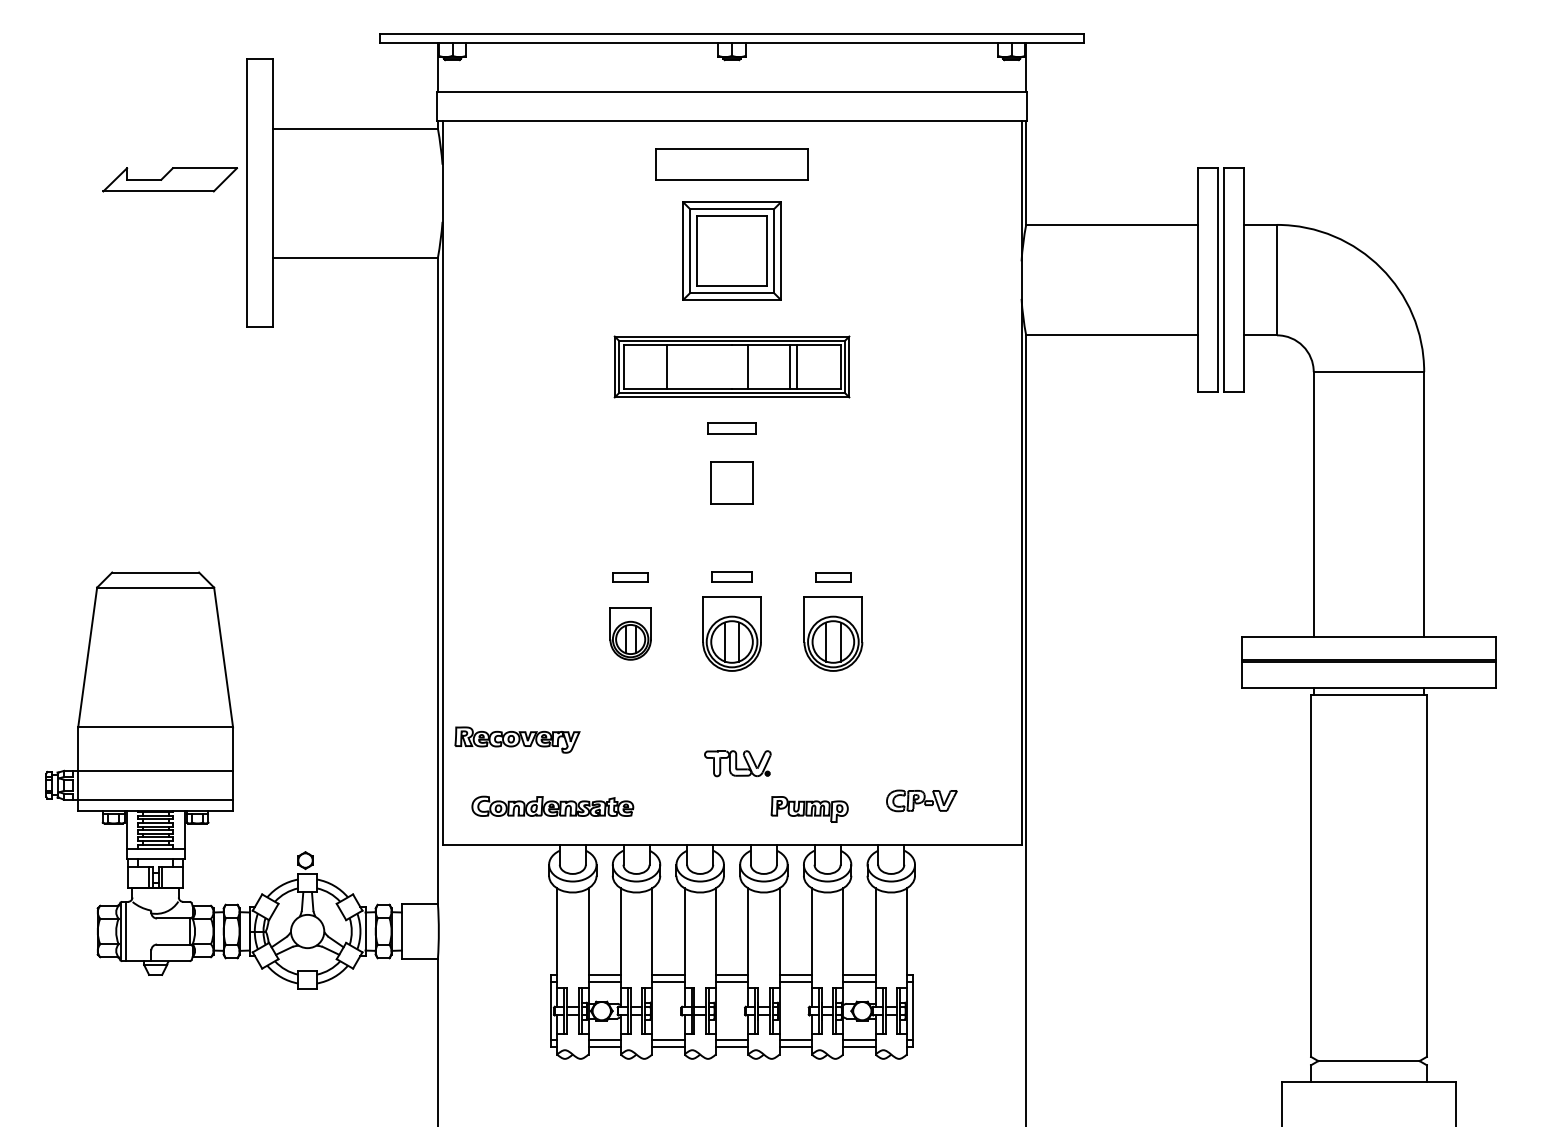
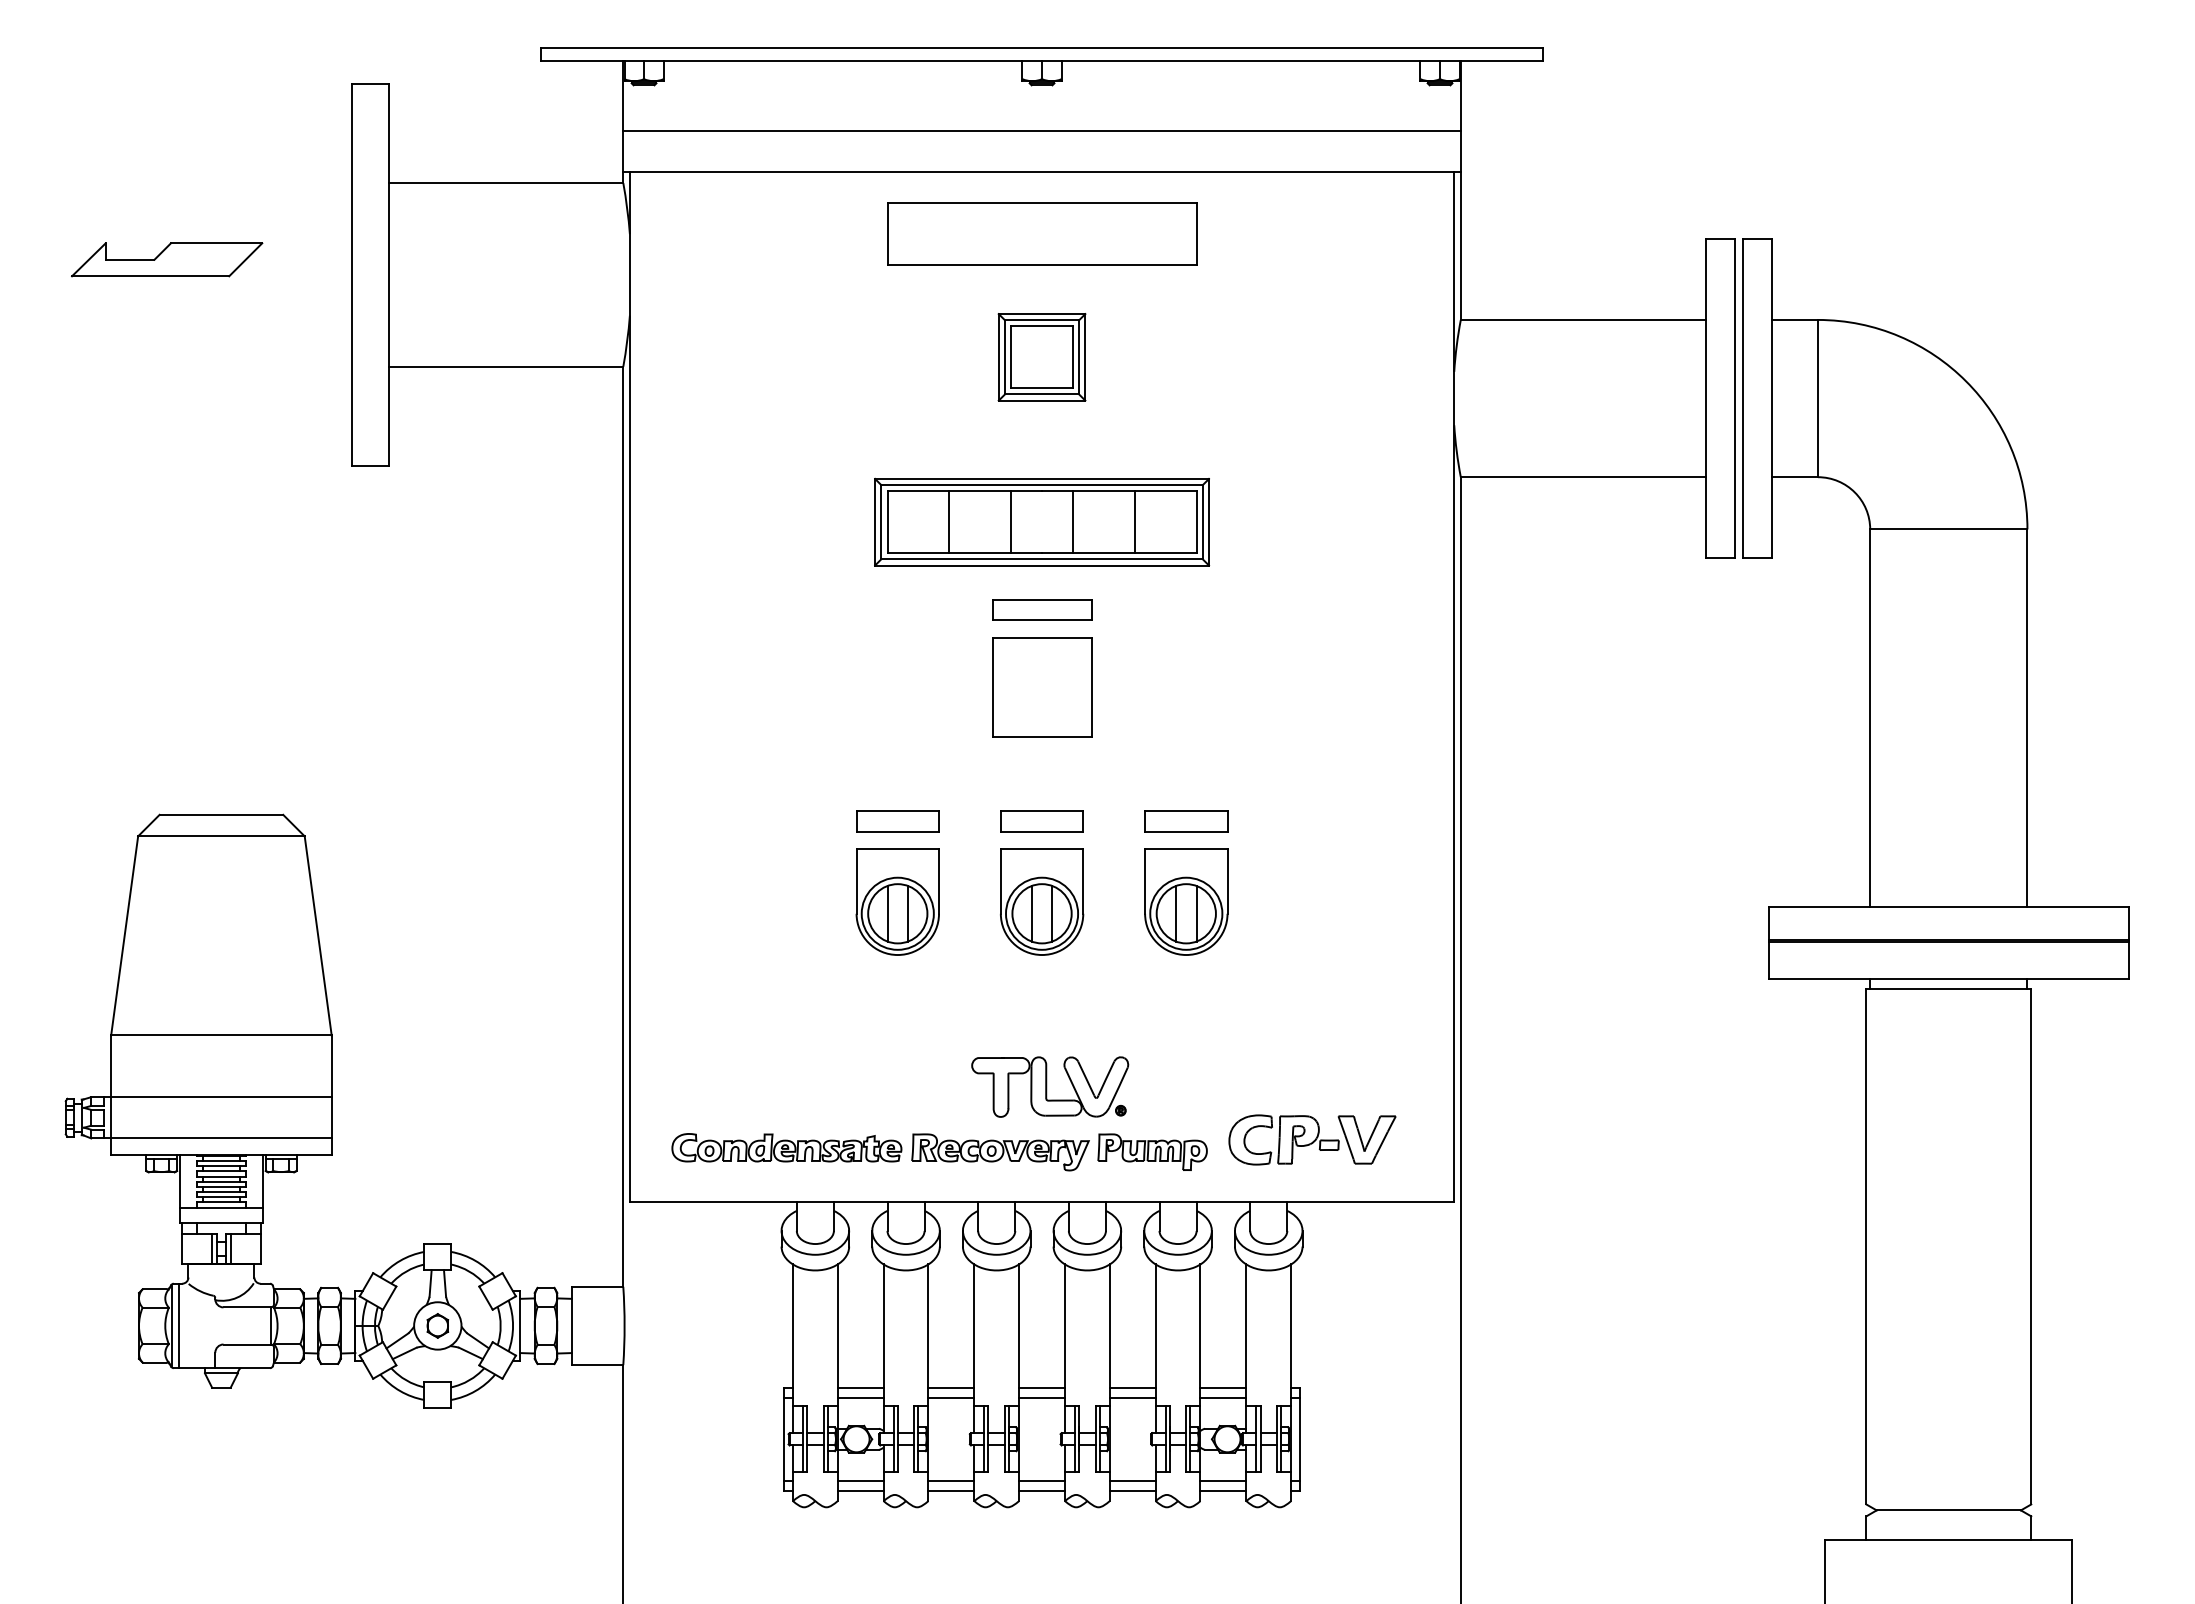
part: (732, 164) -> (1042, 233), size x1.43
part: (170, 179) -> (167, 259), moved
part: (731, 251) -> (1041, 357), size x0.62
line: (747, 367) -> (1011, 522), moved
line: (789, 367) -> (1072, 522), moved
part: (732, 428) -> (1042, 609), size x1.43
part: (732, 483) -> (1042, 687), size x1.67
part: (630, 577) -> (897, 821), size x1.67
part: (731, 577) -> (1041, 821), size x1.43
part: (833, 577) -> (1186, 821), size x1.67
part: (630, 633) -> (897, 901), size x1.43
part: (517, 740) -> (1000, 1152), moved
part: (737, 763) -> (1050, 1086), size x1.67
part: (922, 800) -> (1312, 1139), size x1.67
part: (305, 860) -> (437, 1325), moved

